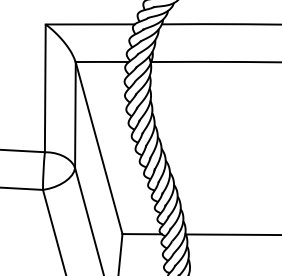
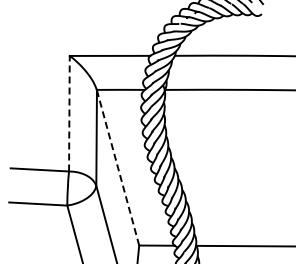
line: (45, 89) -> (69, 114), solid -> dashed
line: (98, 147) -> (117, 167), solid -> dashed

